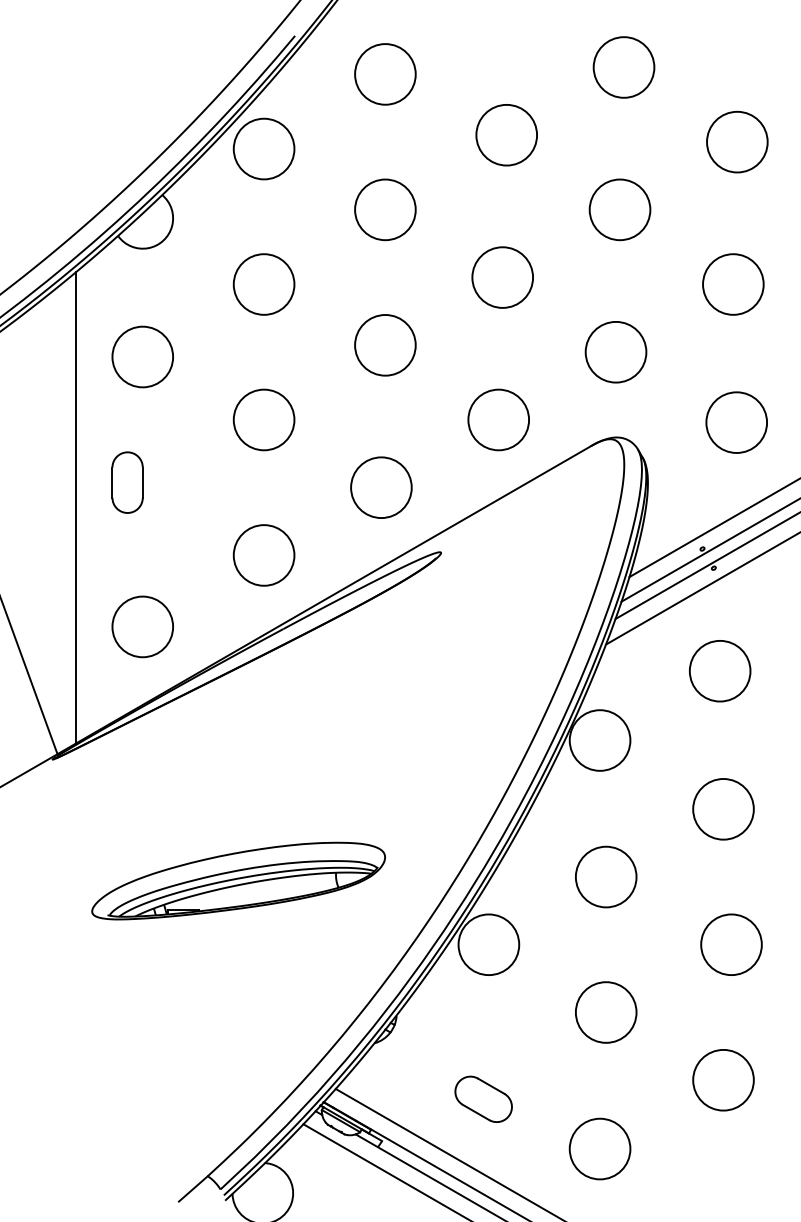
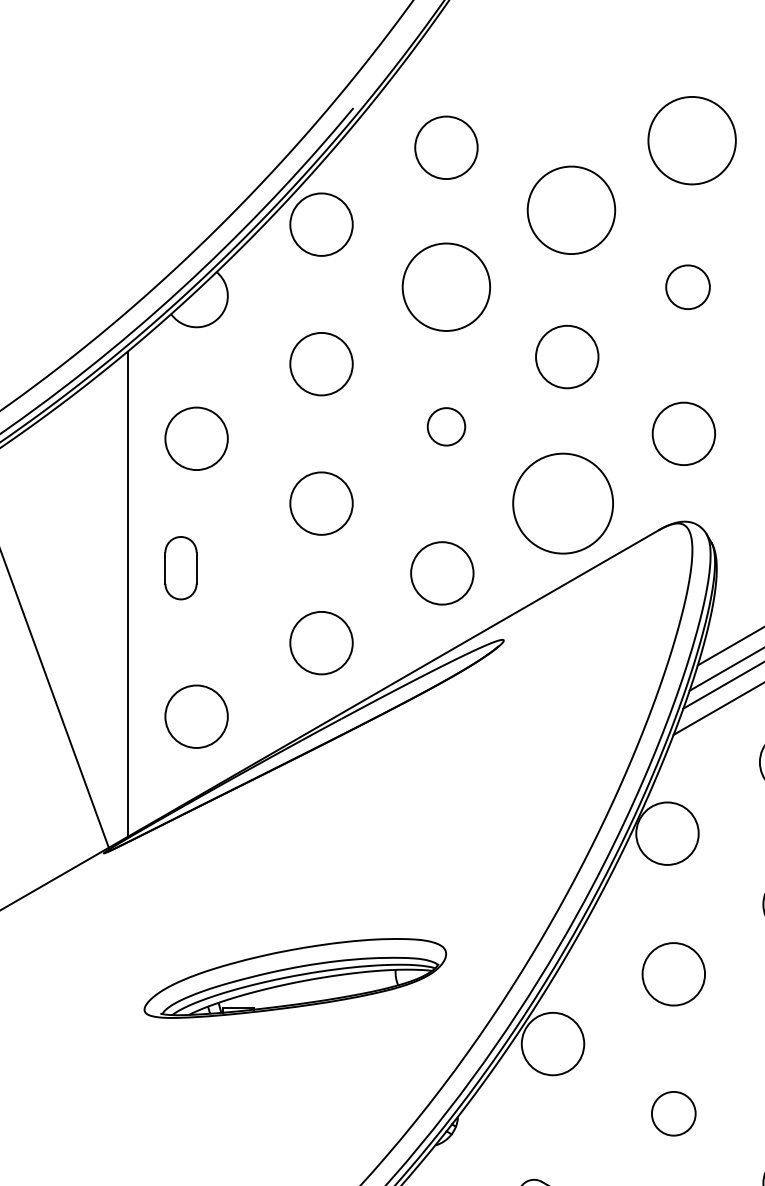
circle: (623, 67) -> (691, 140), size x1.4
circle: (506, 135) -> (571, 210), size x1.4
circle: (385, 209) -> (446, 286), size x1.4
circle: (619, 209) -> (687, 286), size x0.7
circle: (385, 345) -> (446, 426), size x0.6
circle: (498, 419) -> (562, 503), size x1.6
circle: (605, 1012) -> (673, 1113), size x0.7

